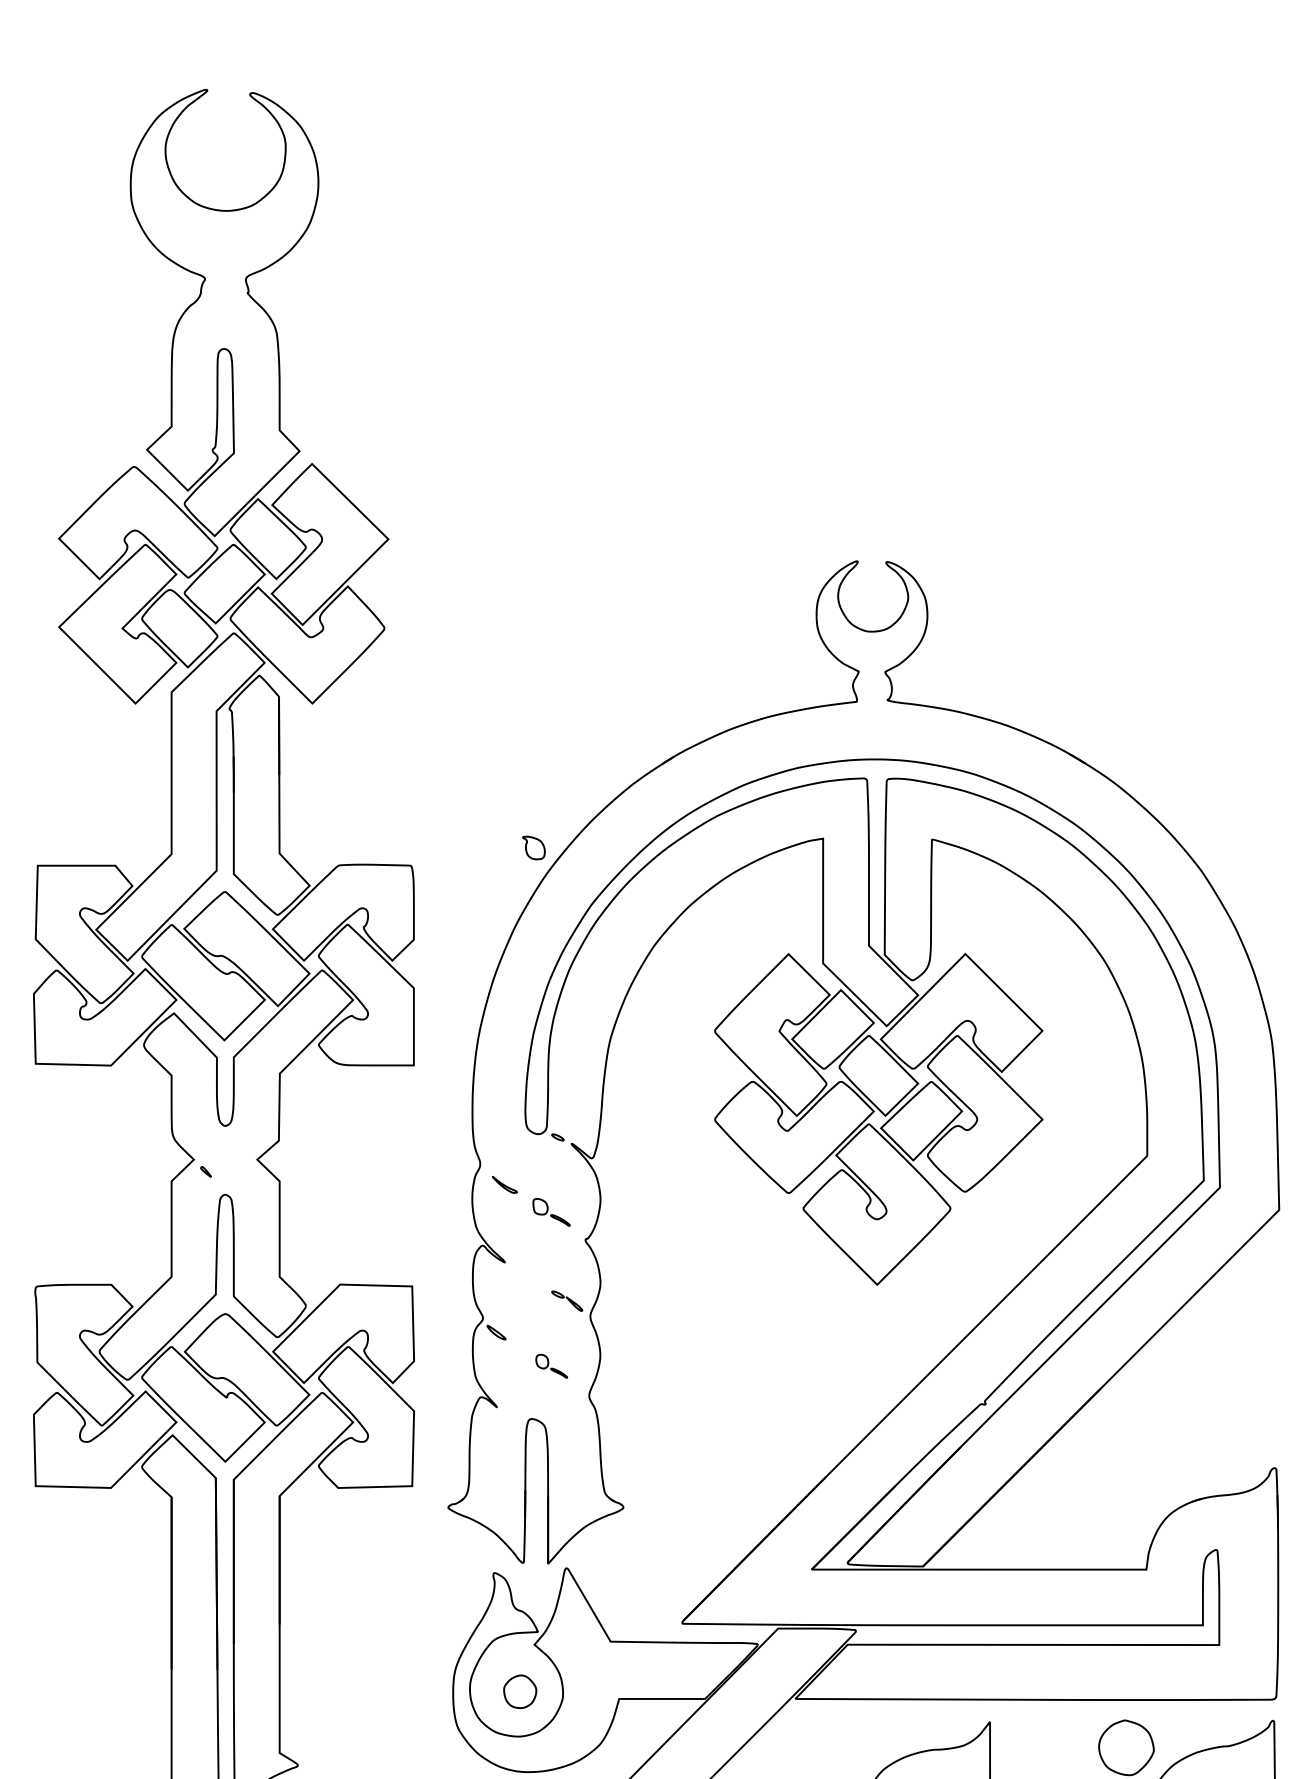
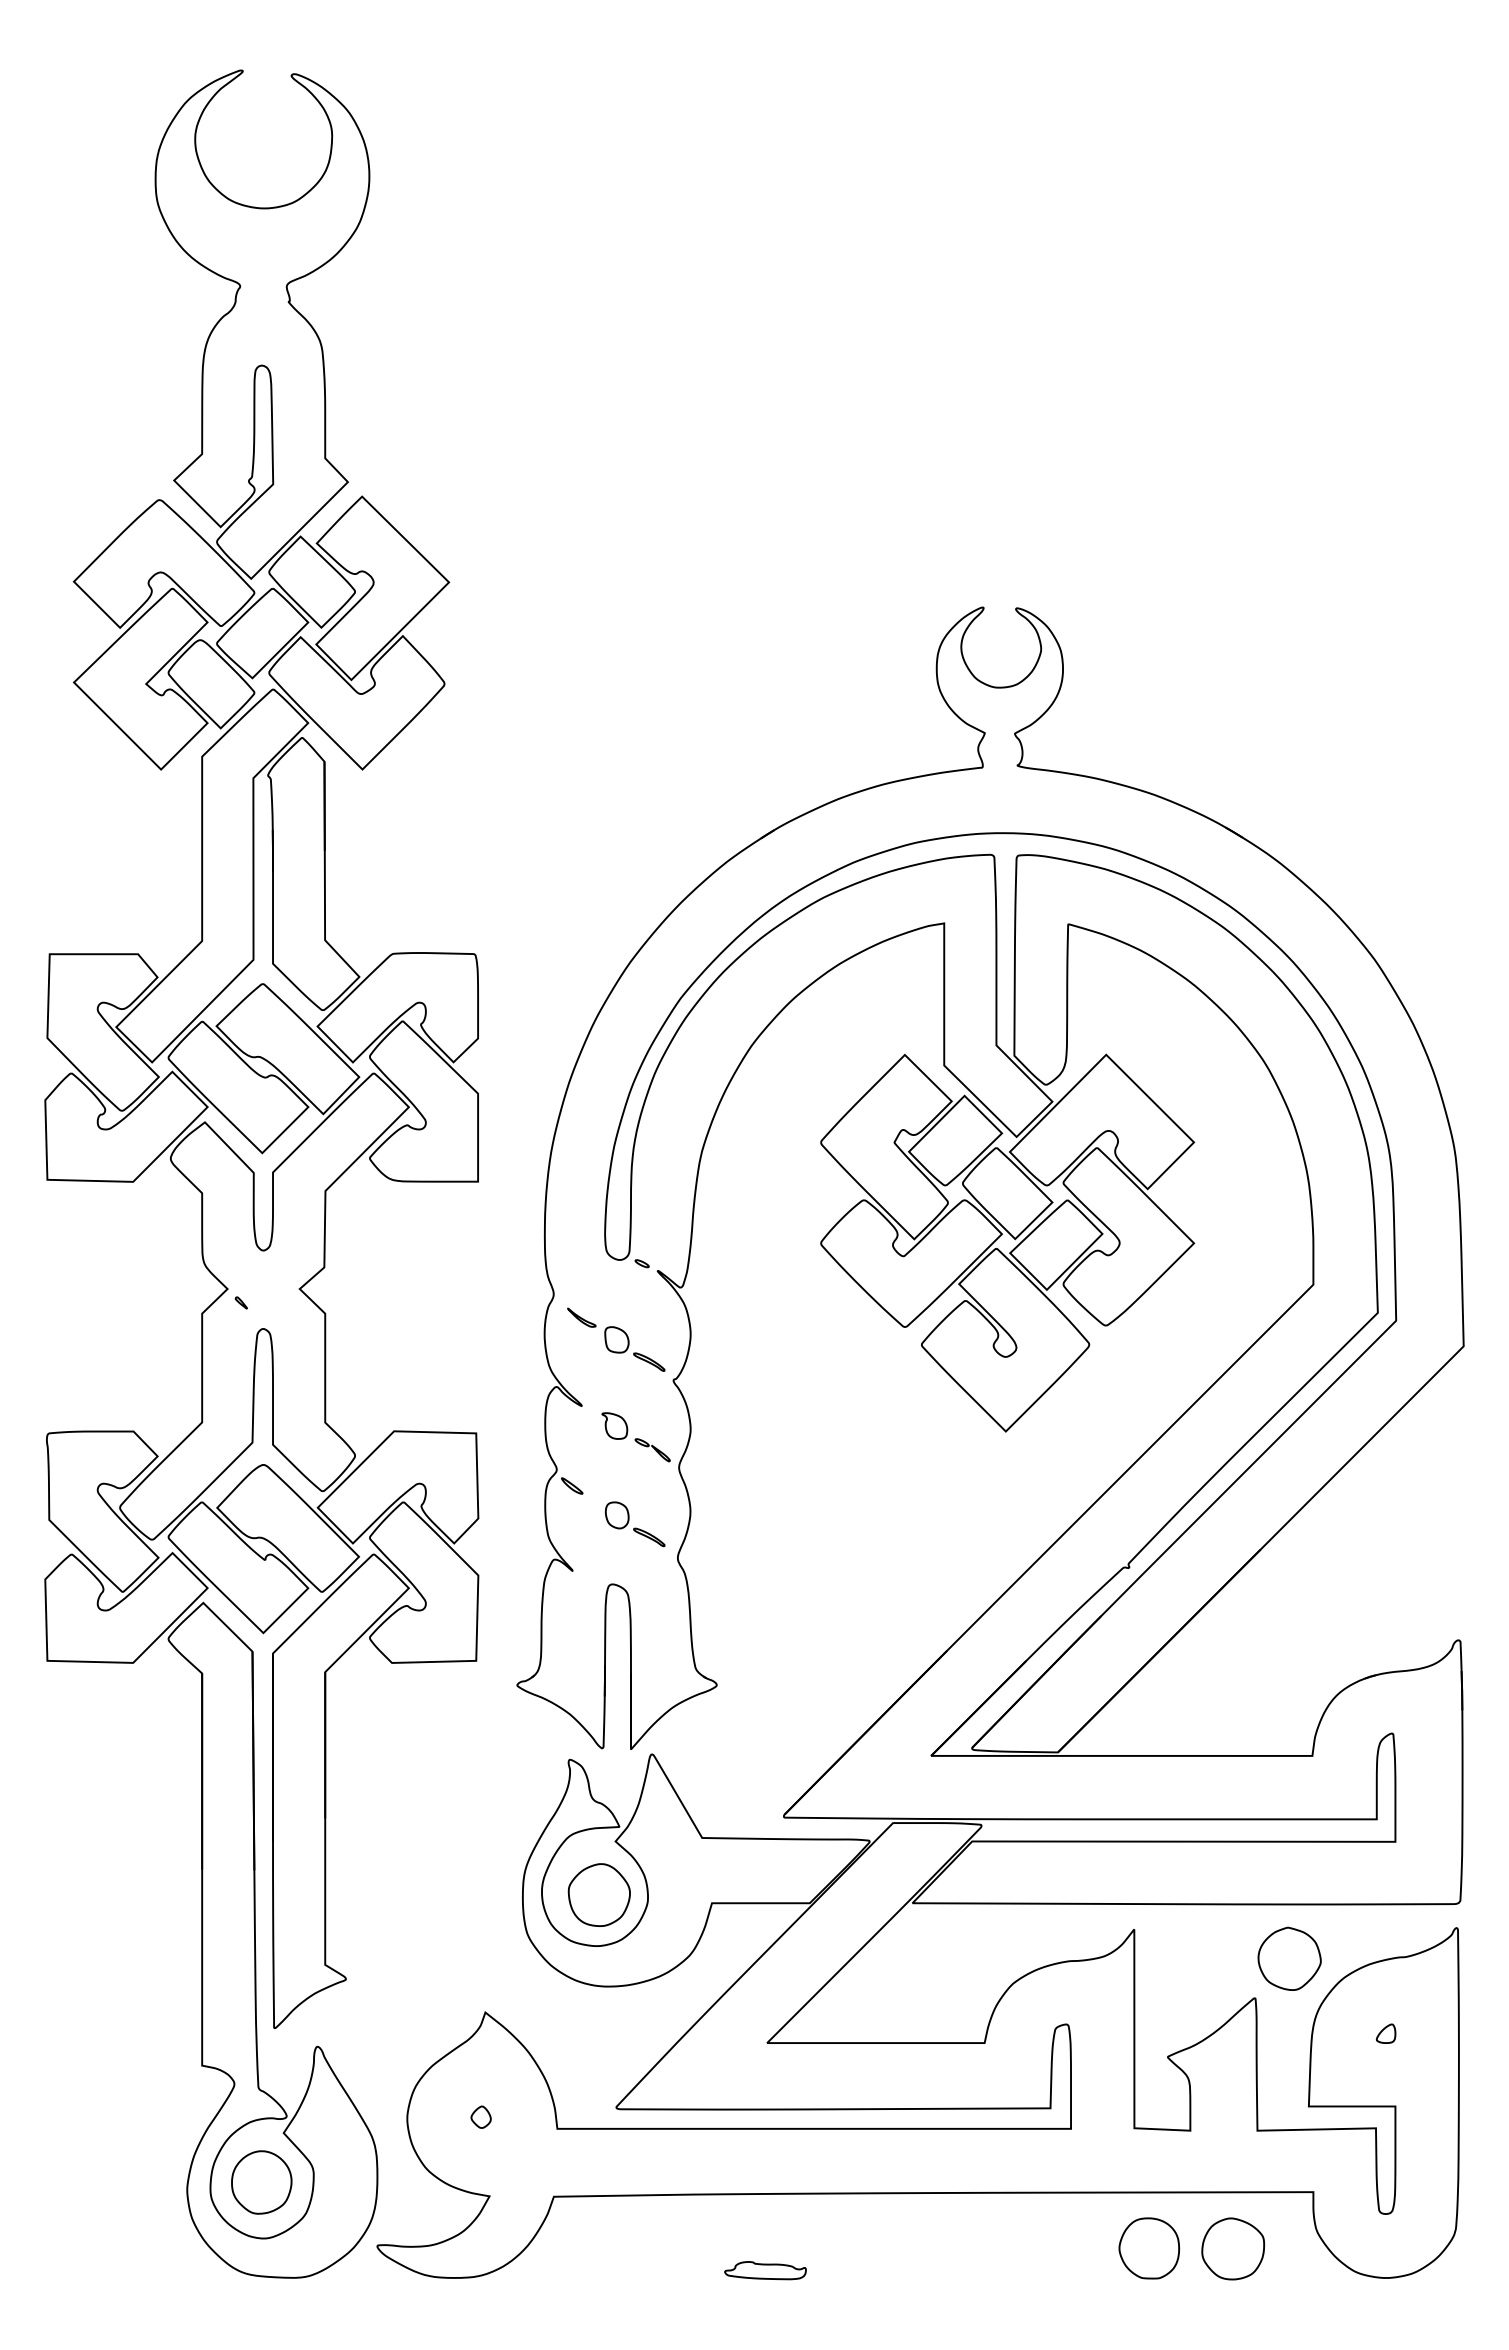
part: (533, 847) -> (614, 1425), moved
part: (551, 1211) -> (634, 1348), size x1.43
part: (551, 1366) -> (634, 1524), size x1.67
part: (519, 1691) -> (598, 1894), size x1.67

